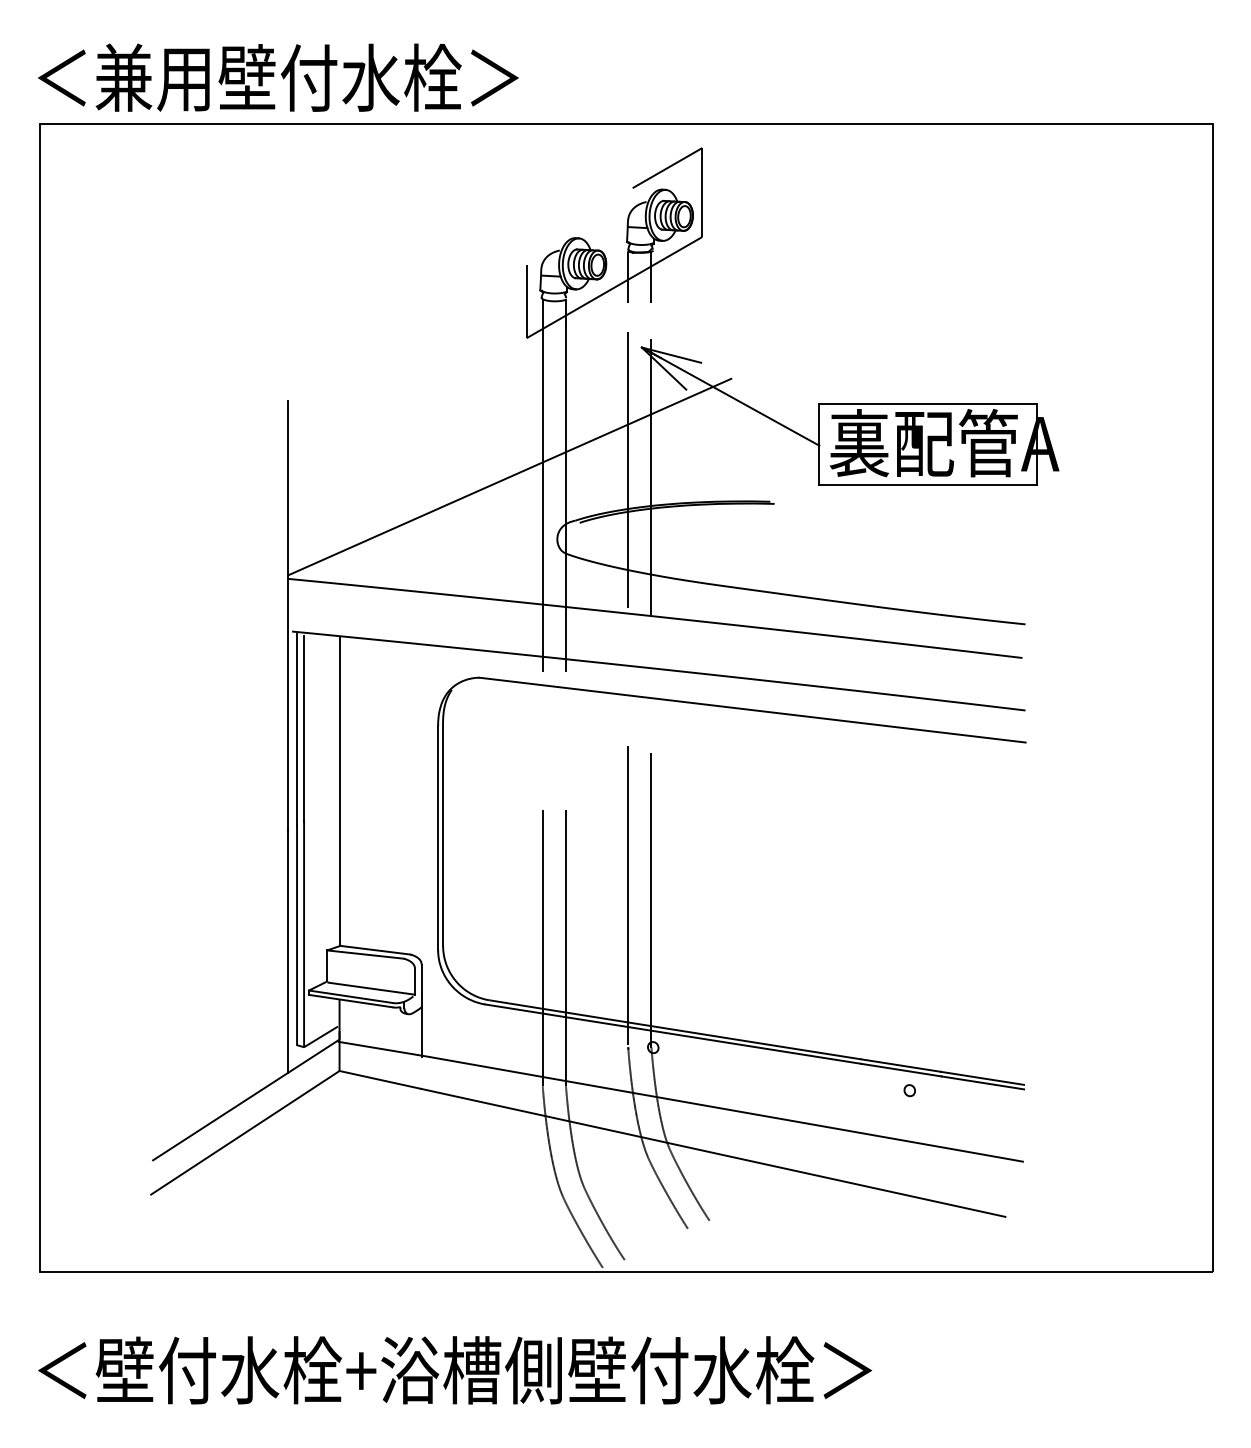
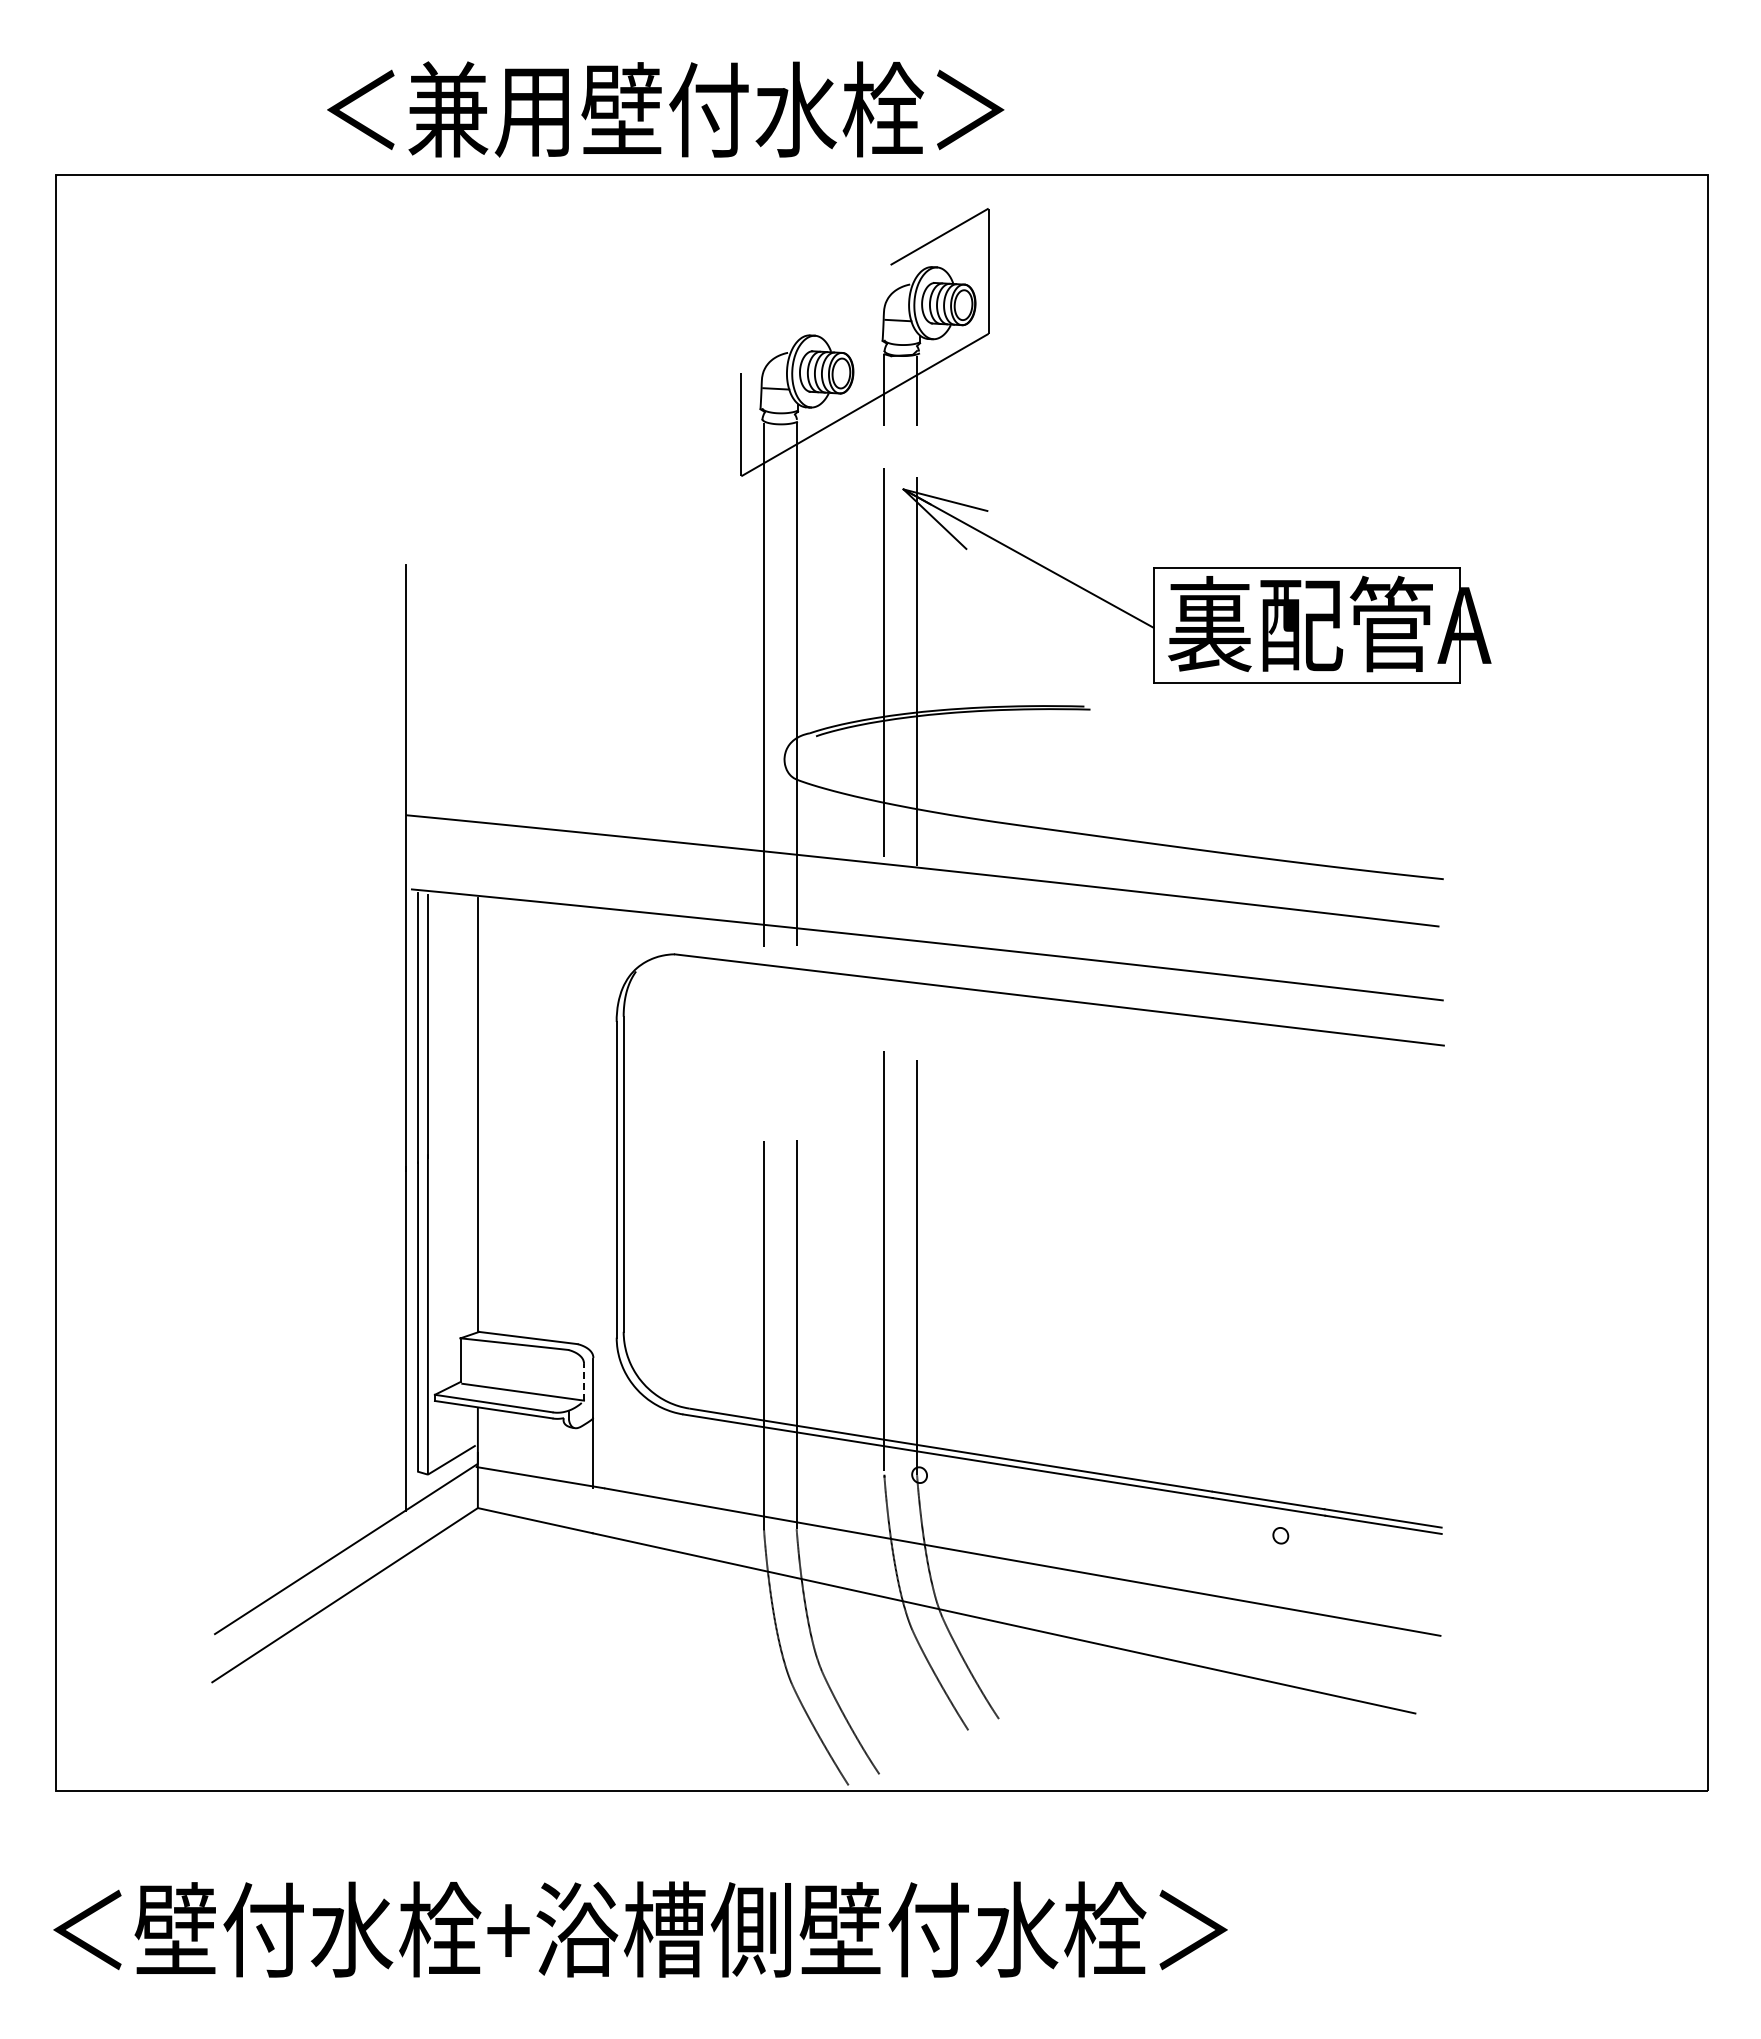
text: (278, 77) -> (665, 109), moved
line: (509, 476) -> (717, 671), removed
line: (415, 981) -> (584, 1381), solid -> dashed

